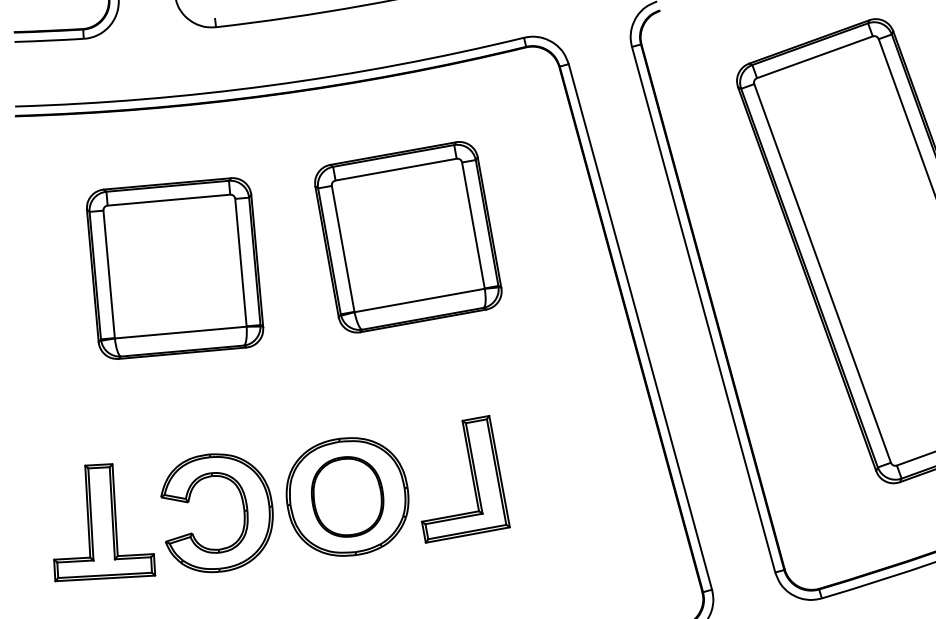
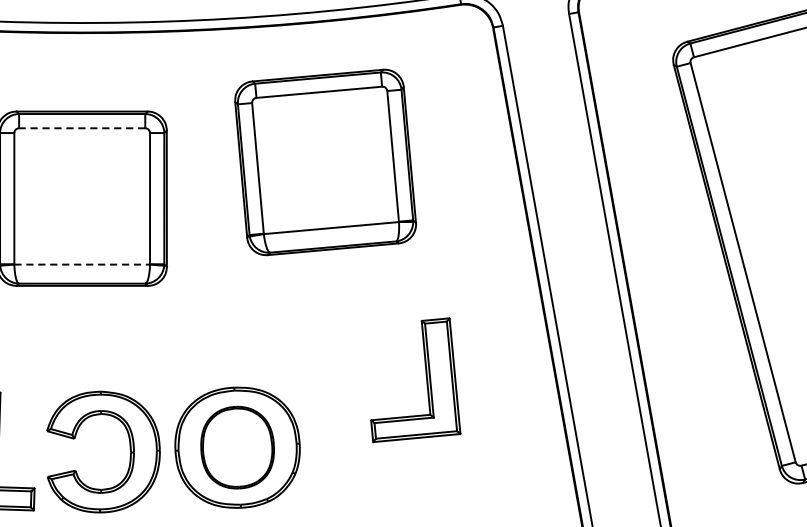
line: (168, 200) -> (81, 128), solid -> dashed
part: (408, 237) -> (325, 162), moved
line: (181, 332) -> (82, 264), solid -> dashed
part: (471, 476) -> (425, 378), moved

